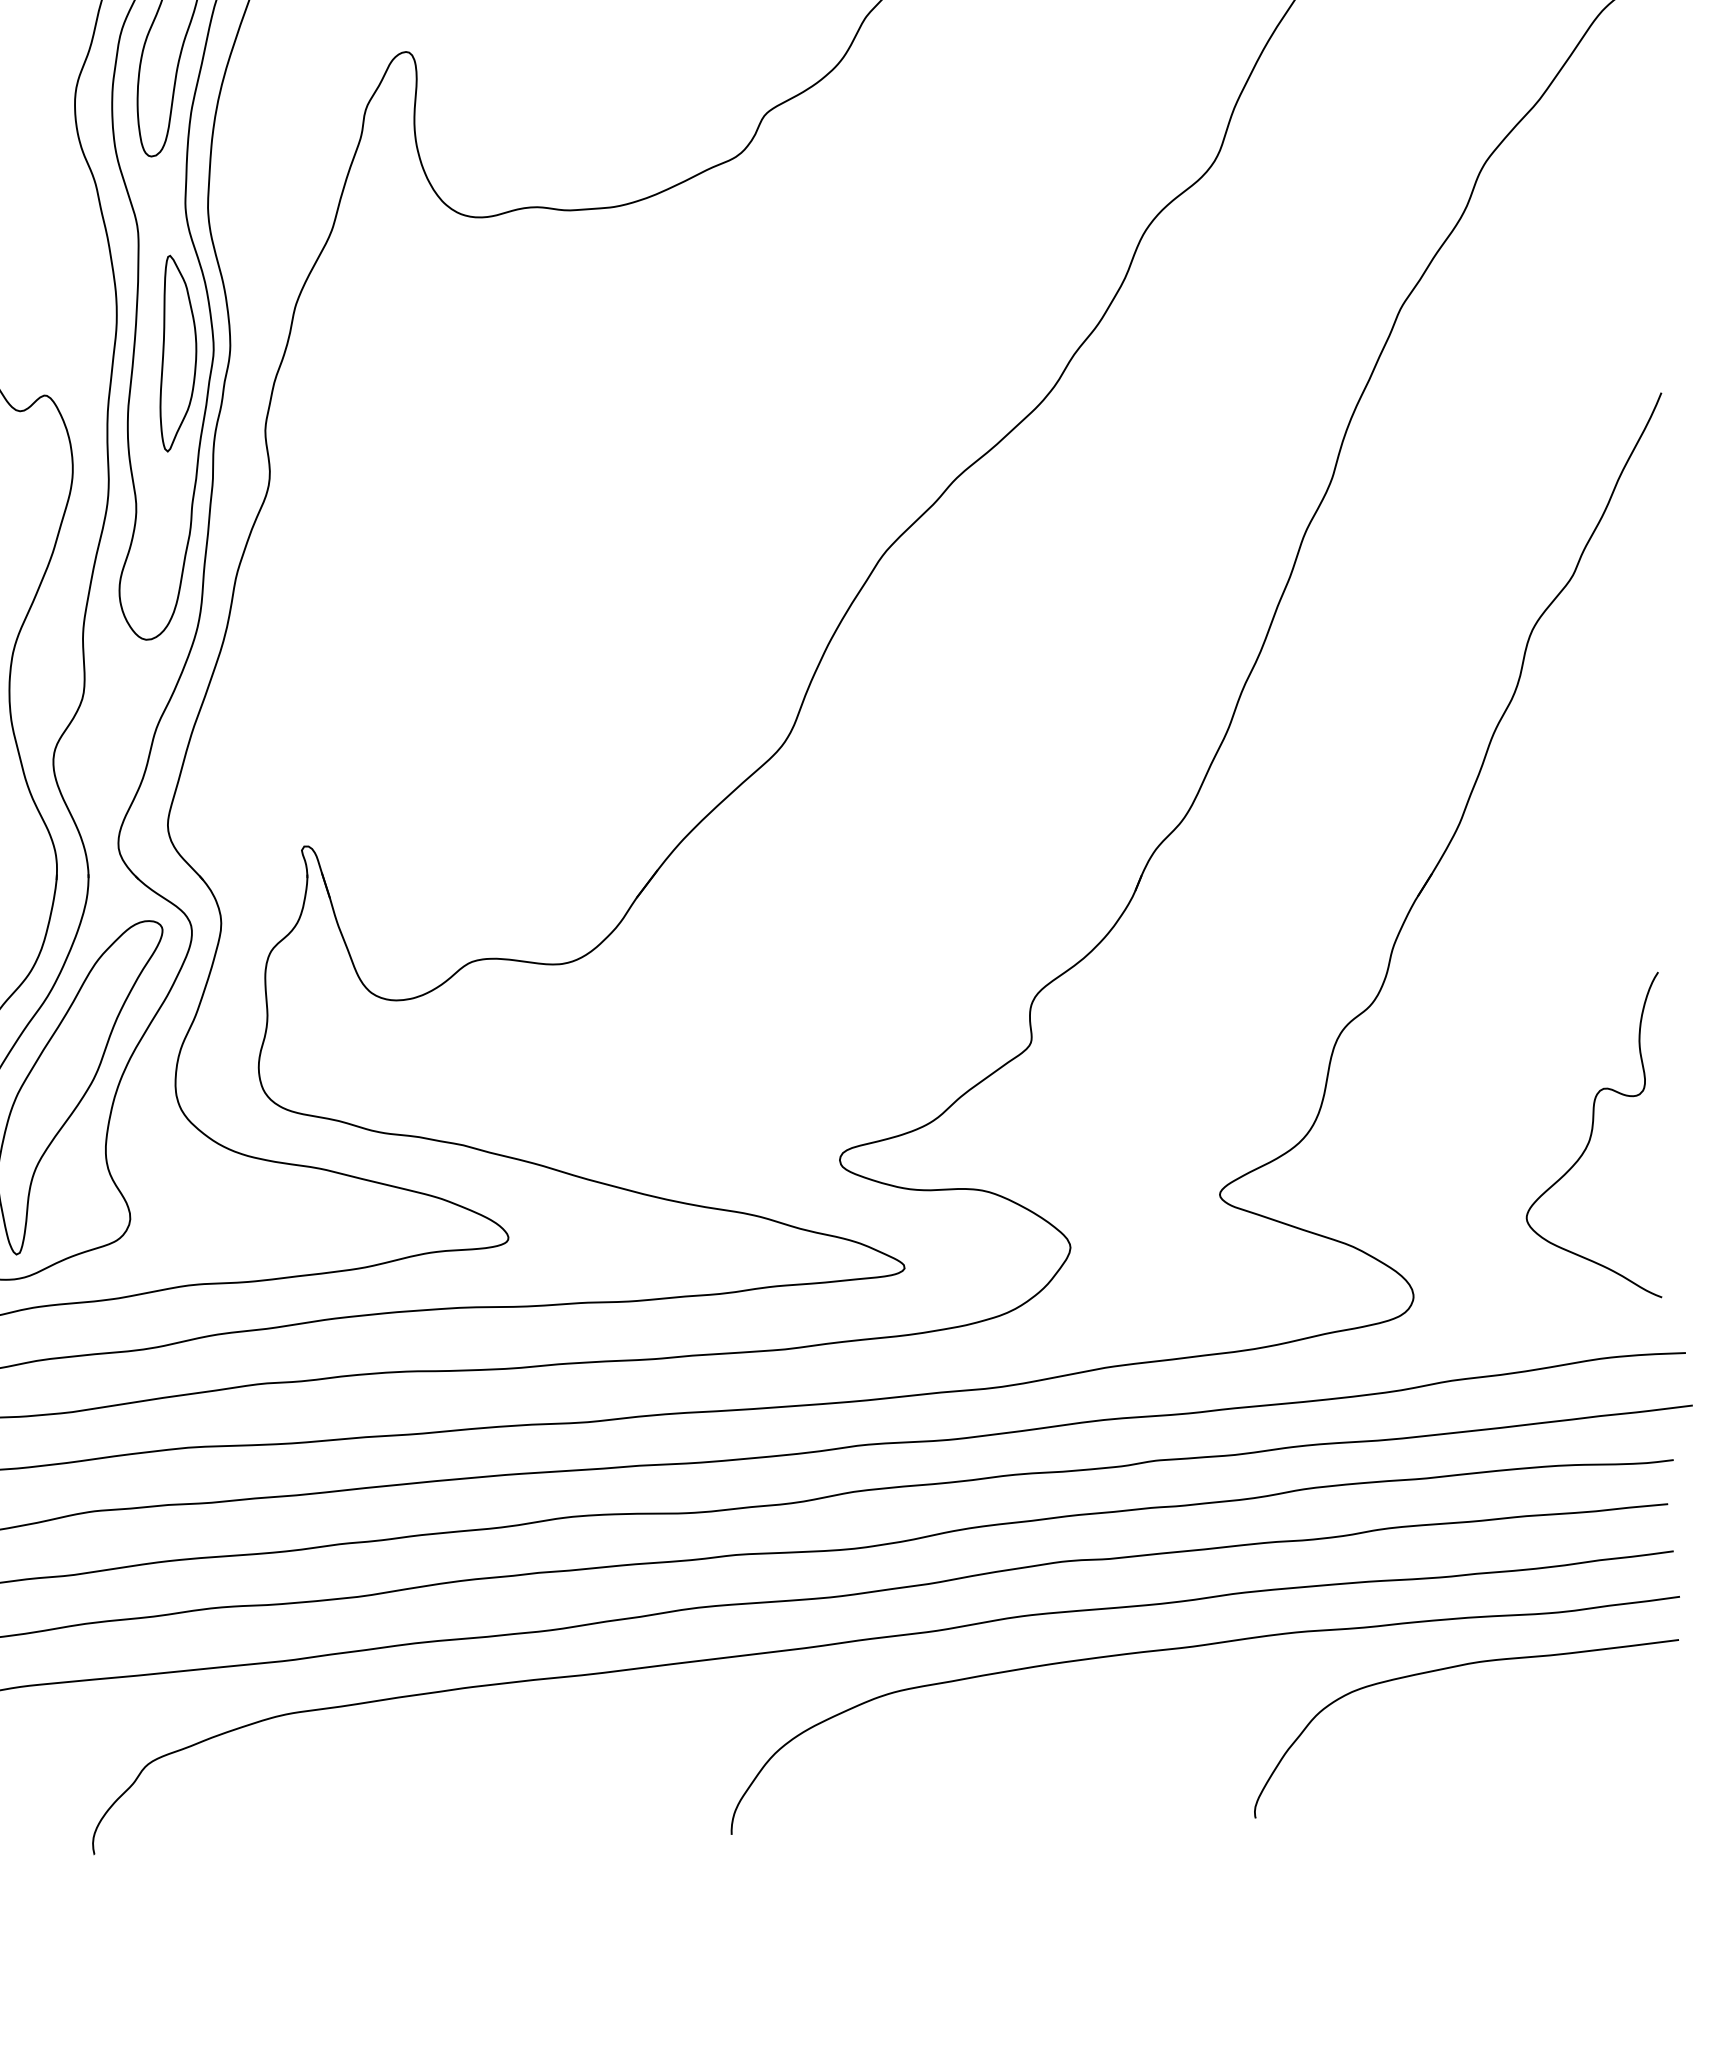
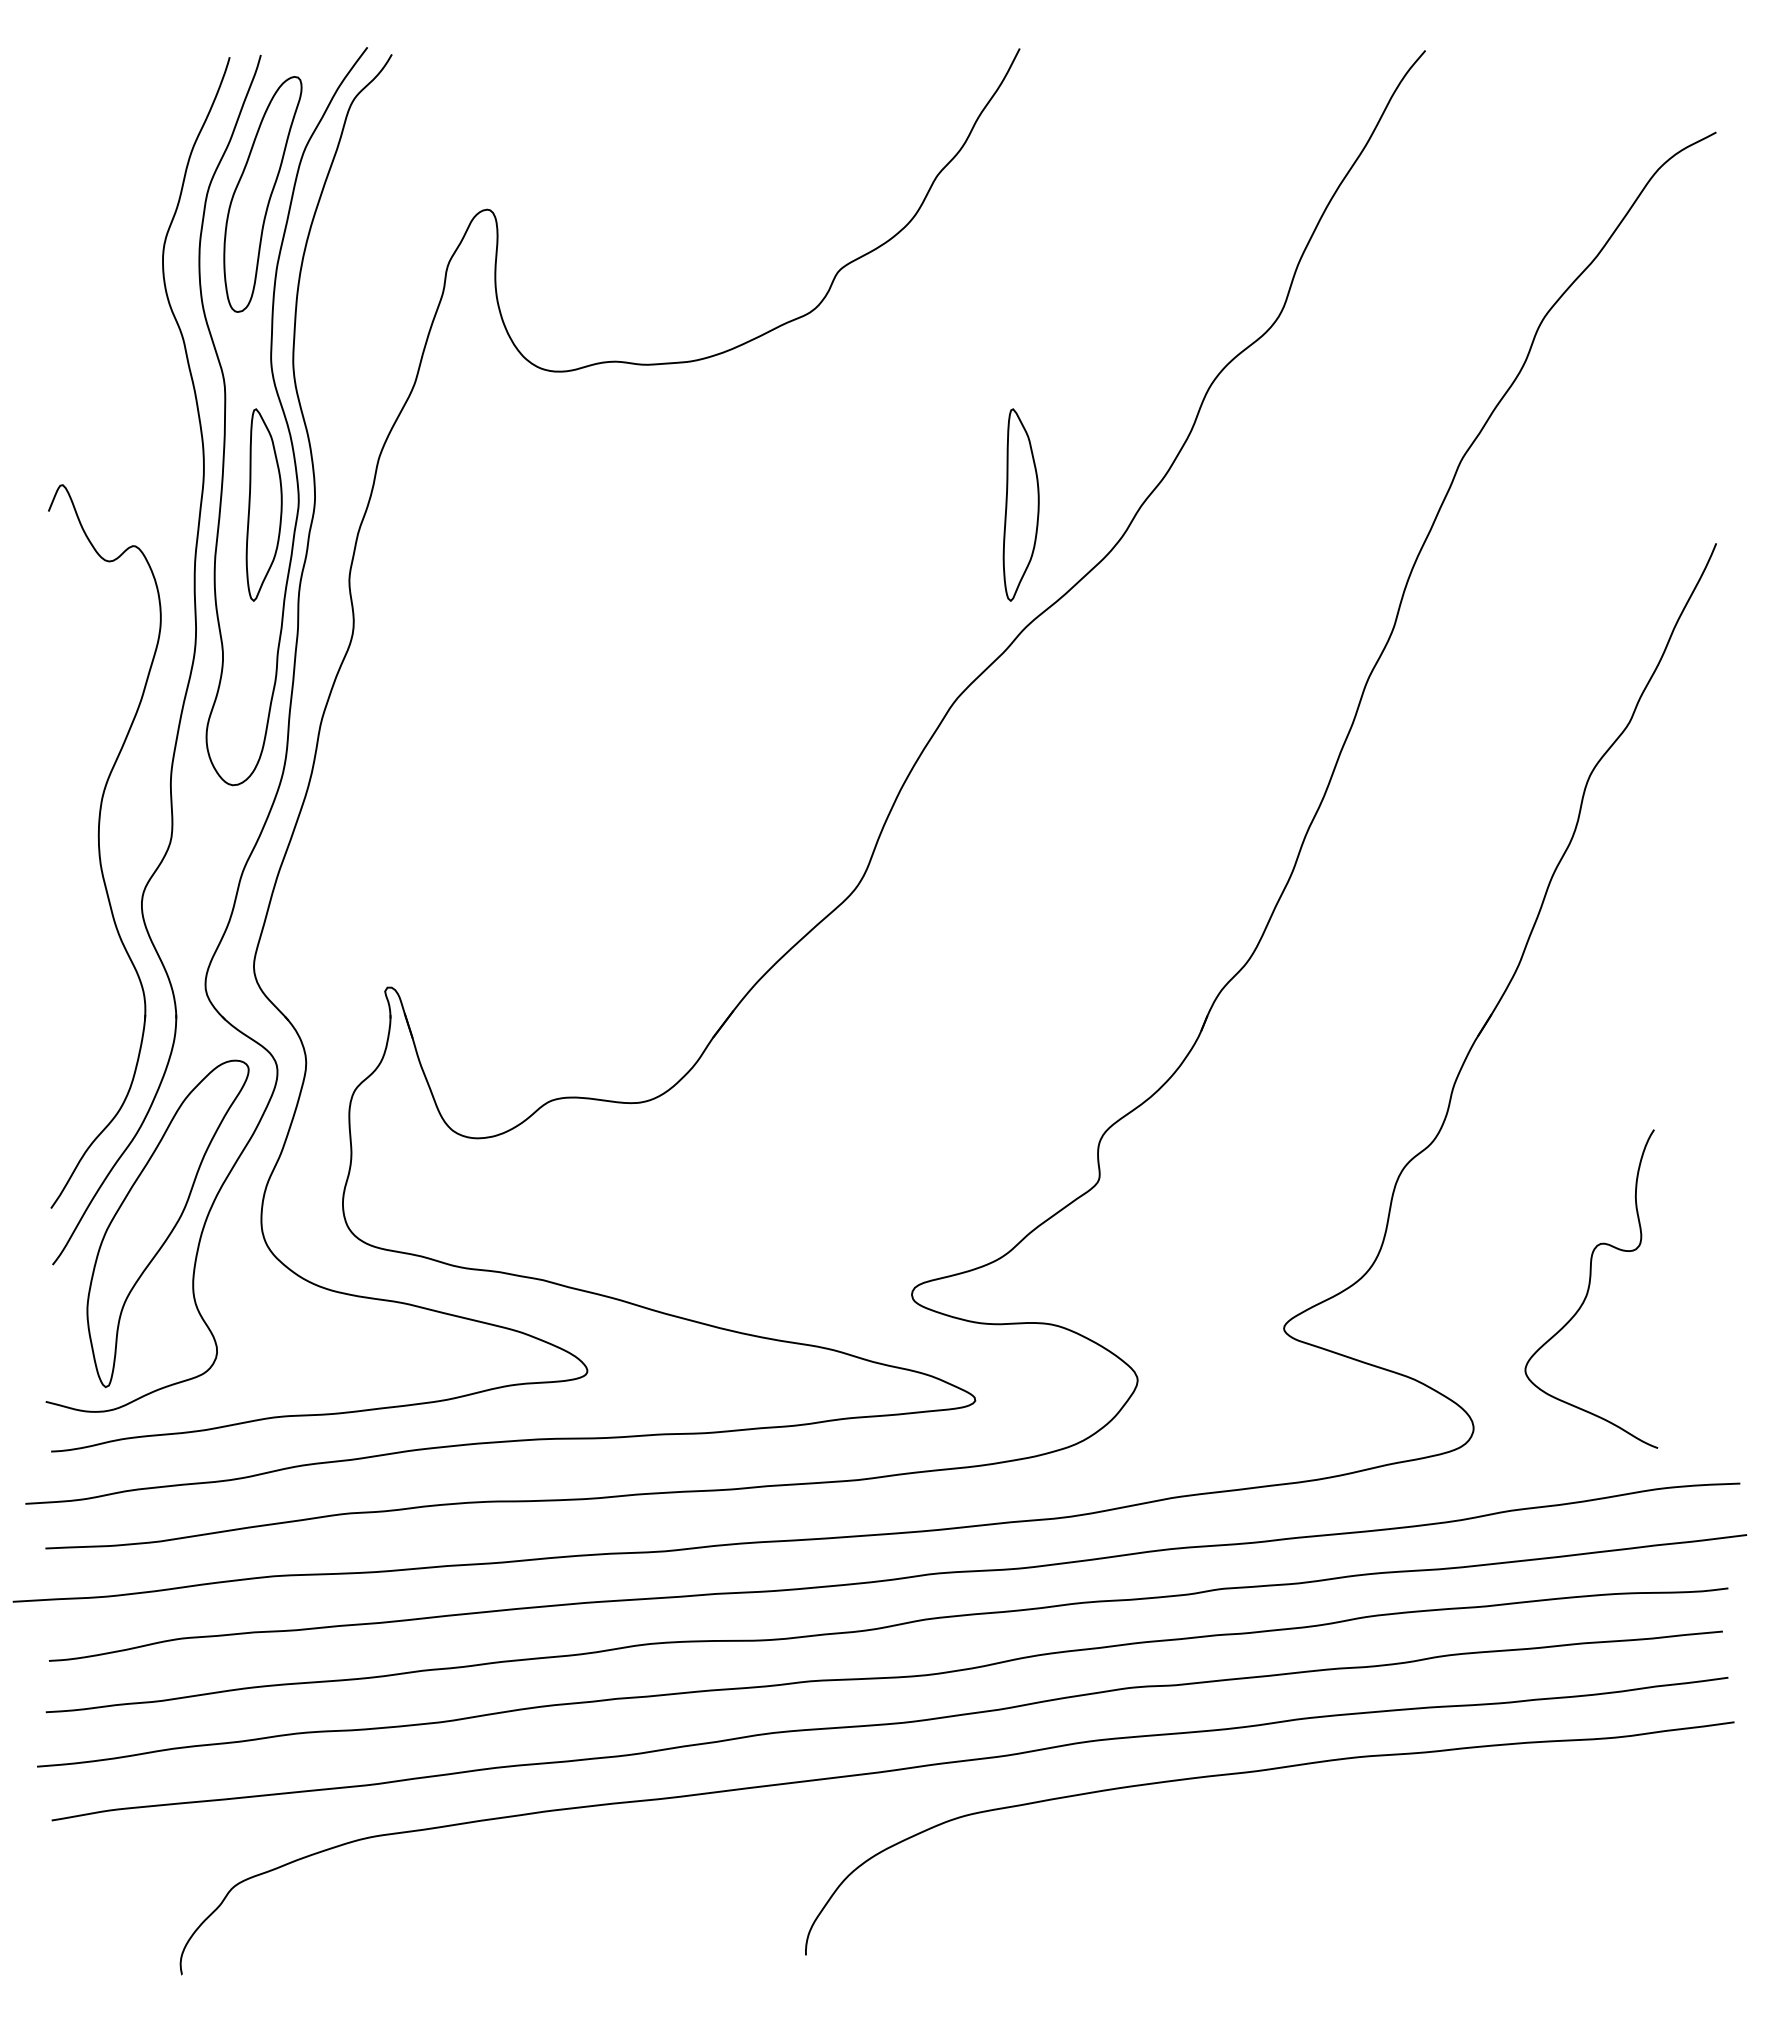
part: (950, 353) -> (1020, 504), added
curve: (1592, 1134) -> (1589, 1288), moved
curve: (1452, 1668) -> (1511, 1792), removed

